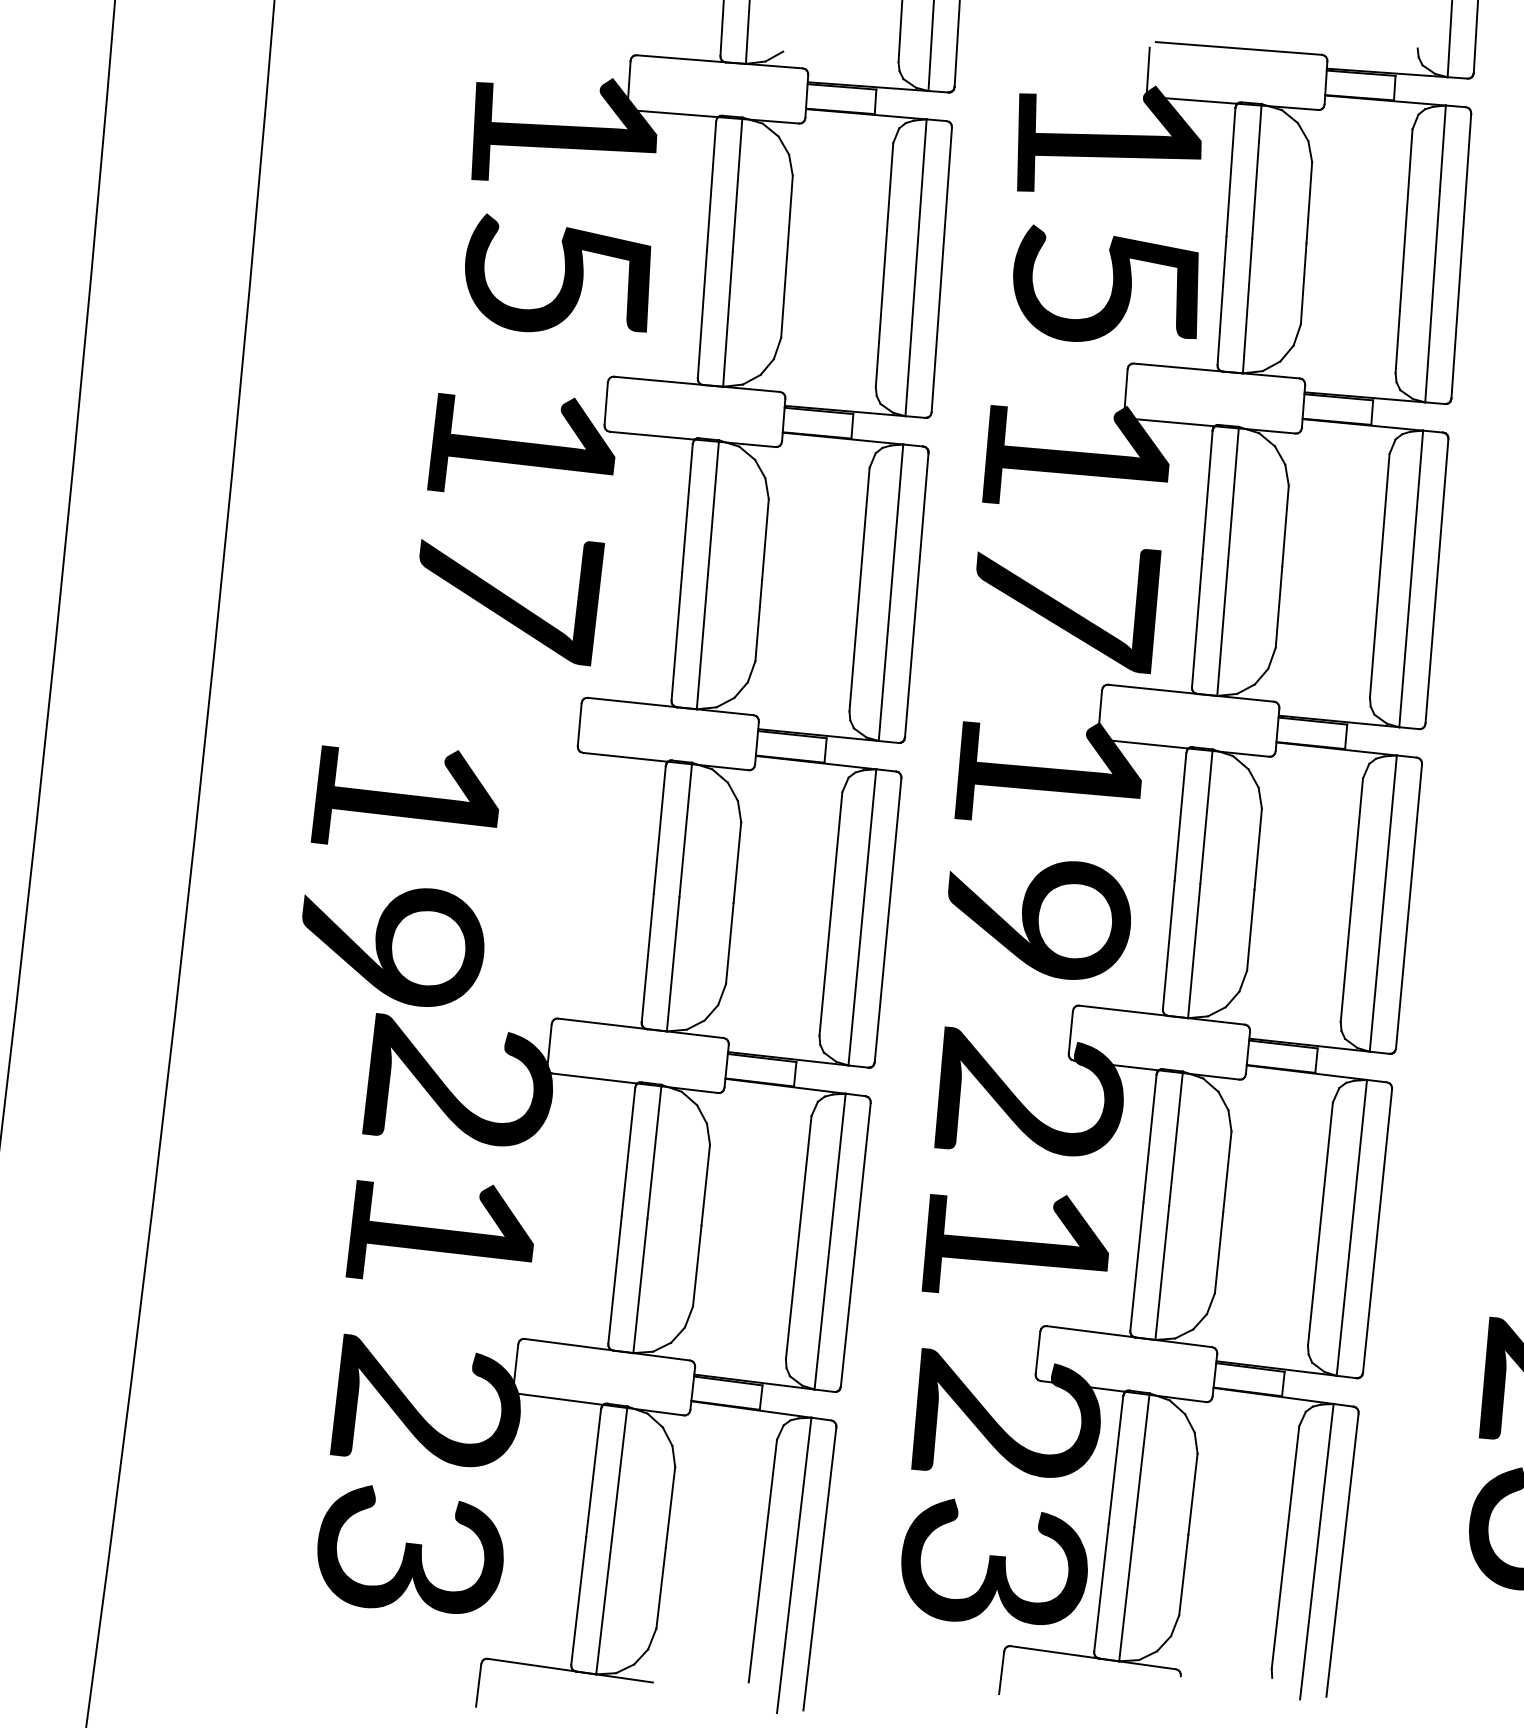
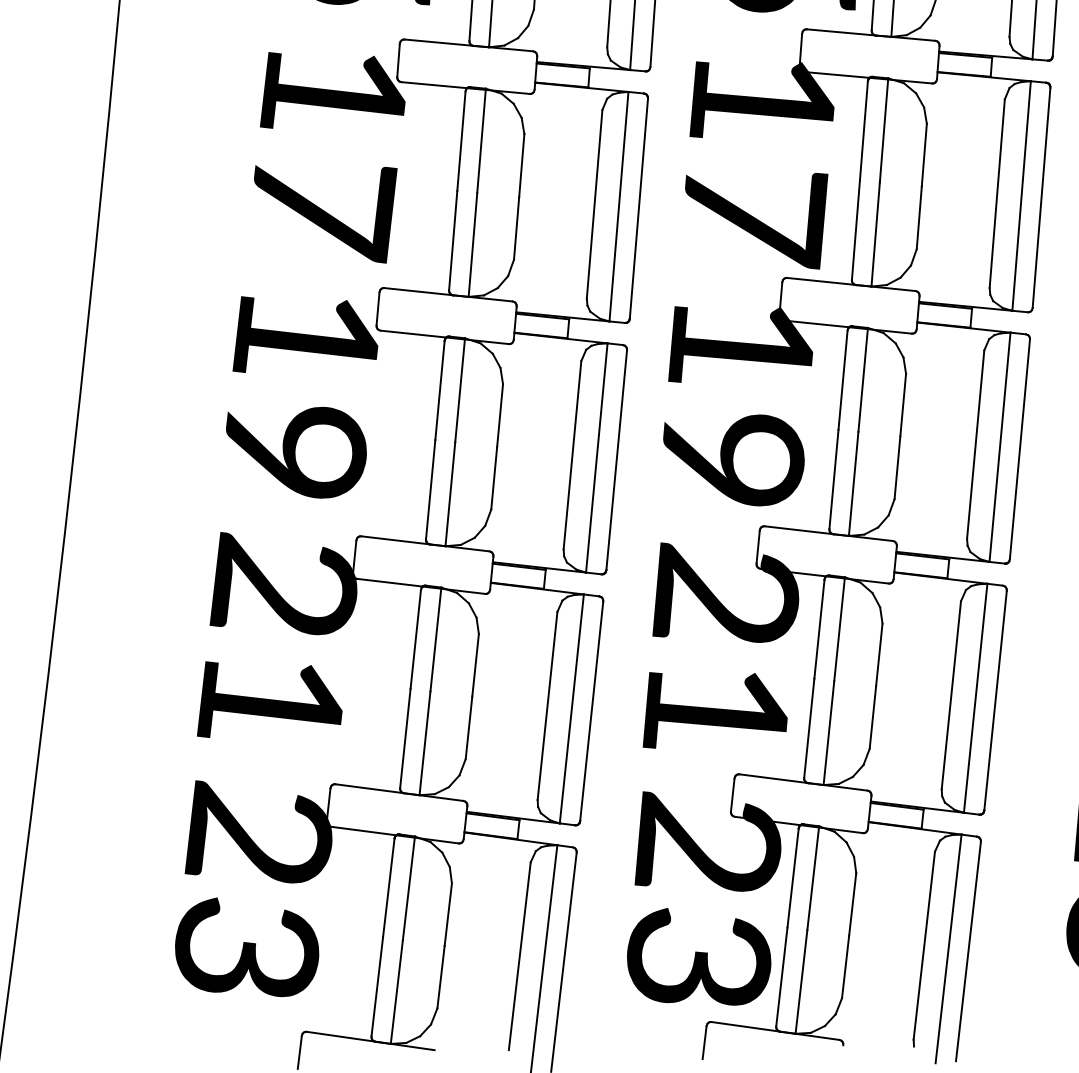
text: (400, 875) -> (302, 396), moved

